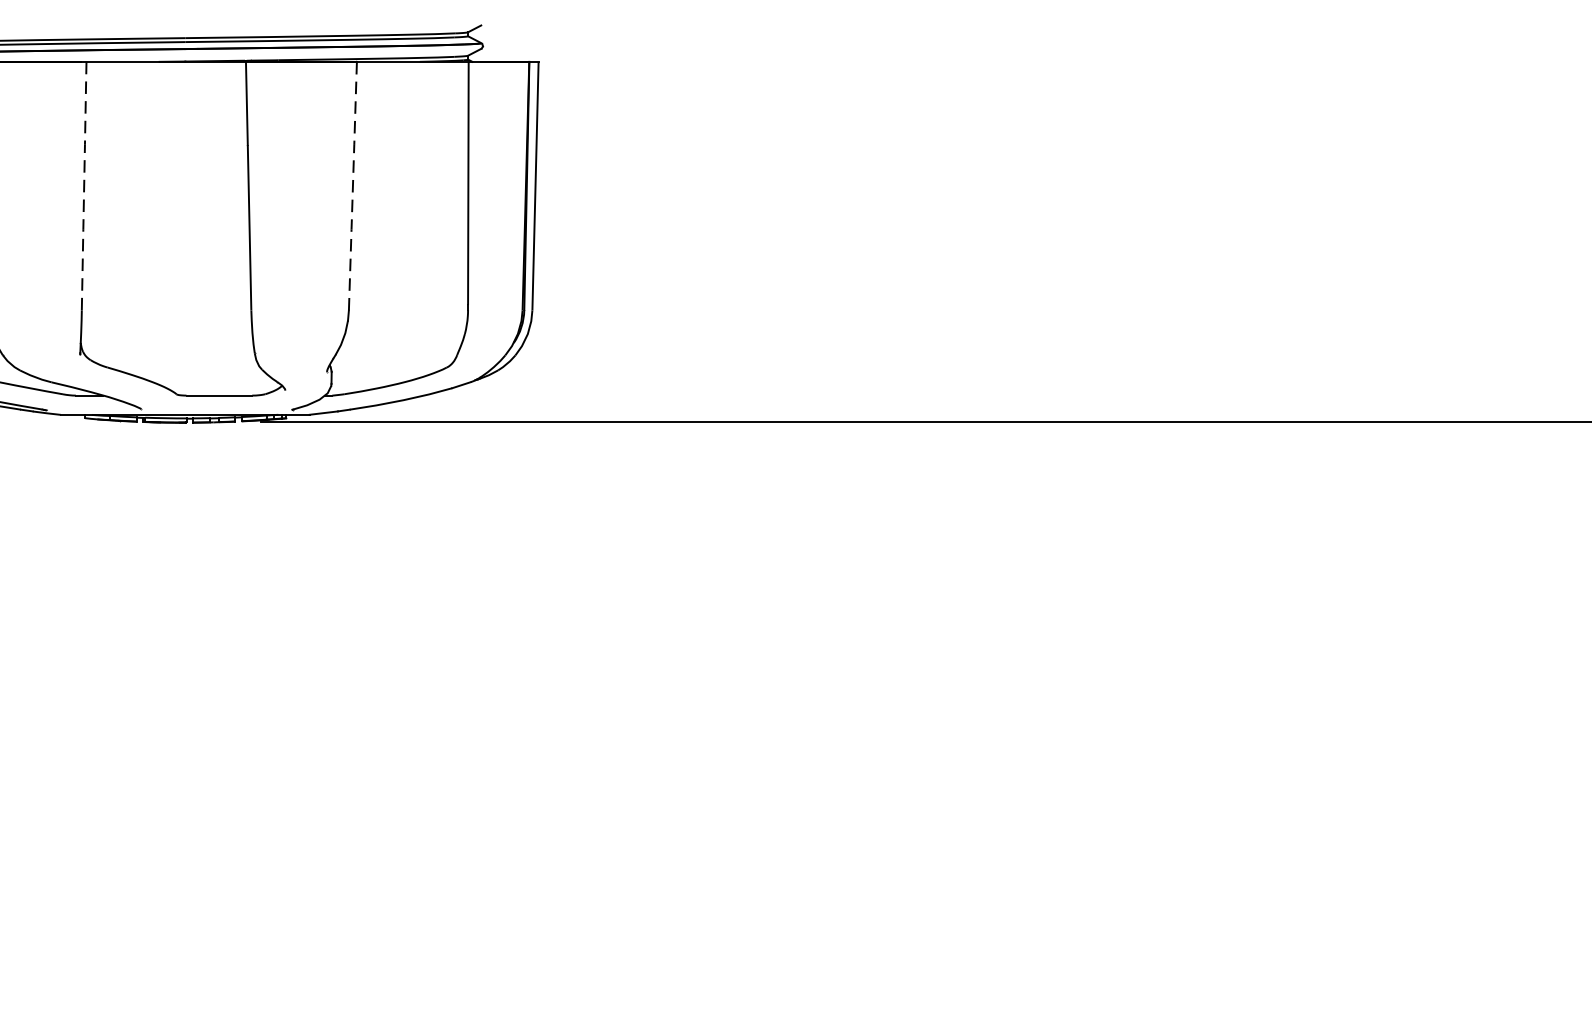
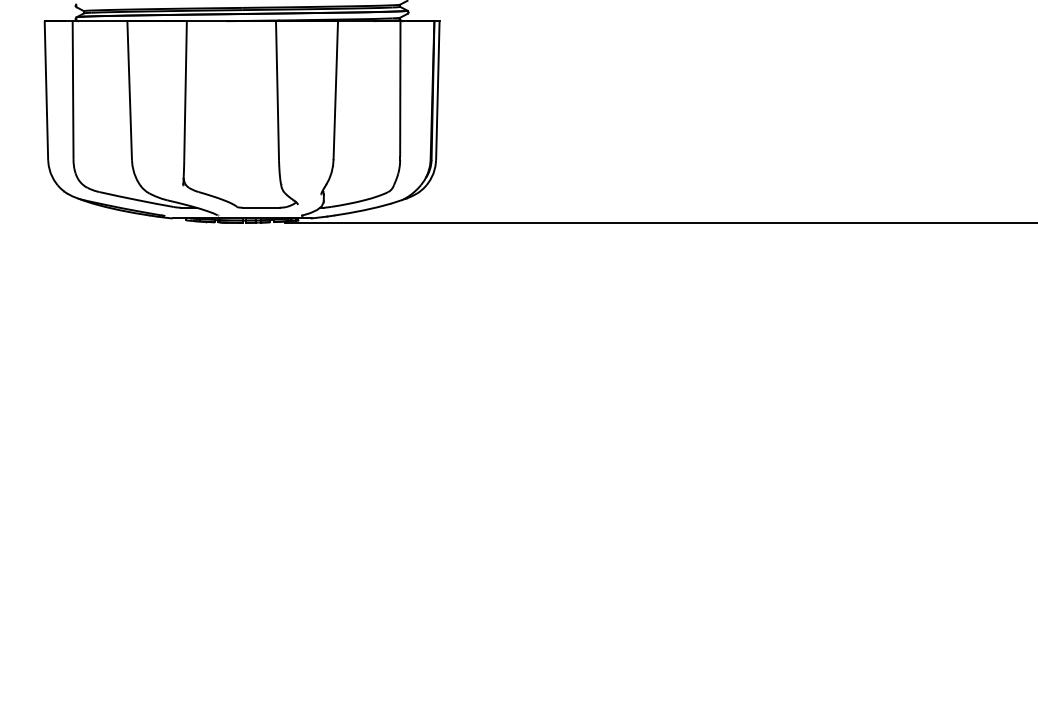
line: (84, 185) -> (185, 90), dashed -> solid
line: (352, 185) -> (335, 90), dashed -> solid

